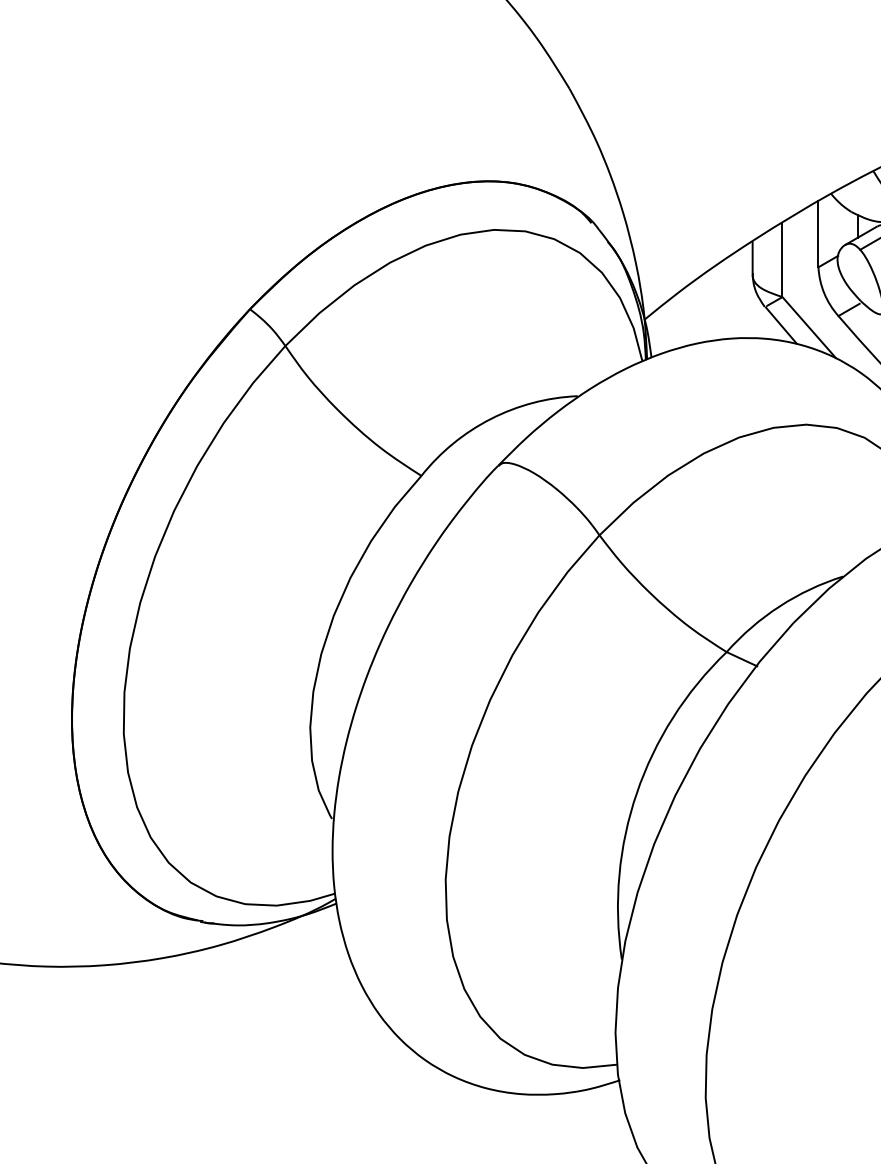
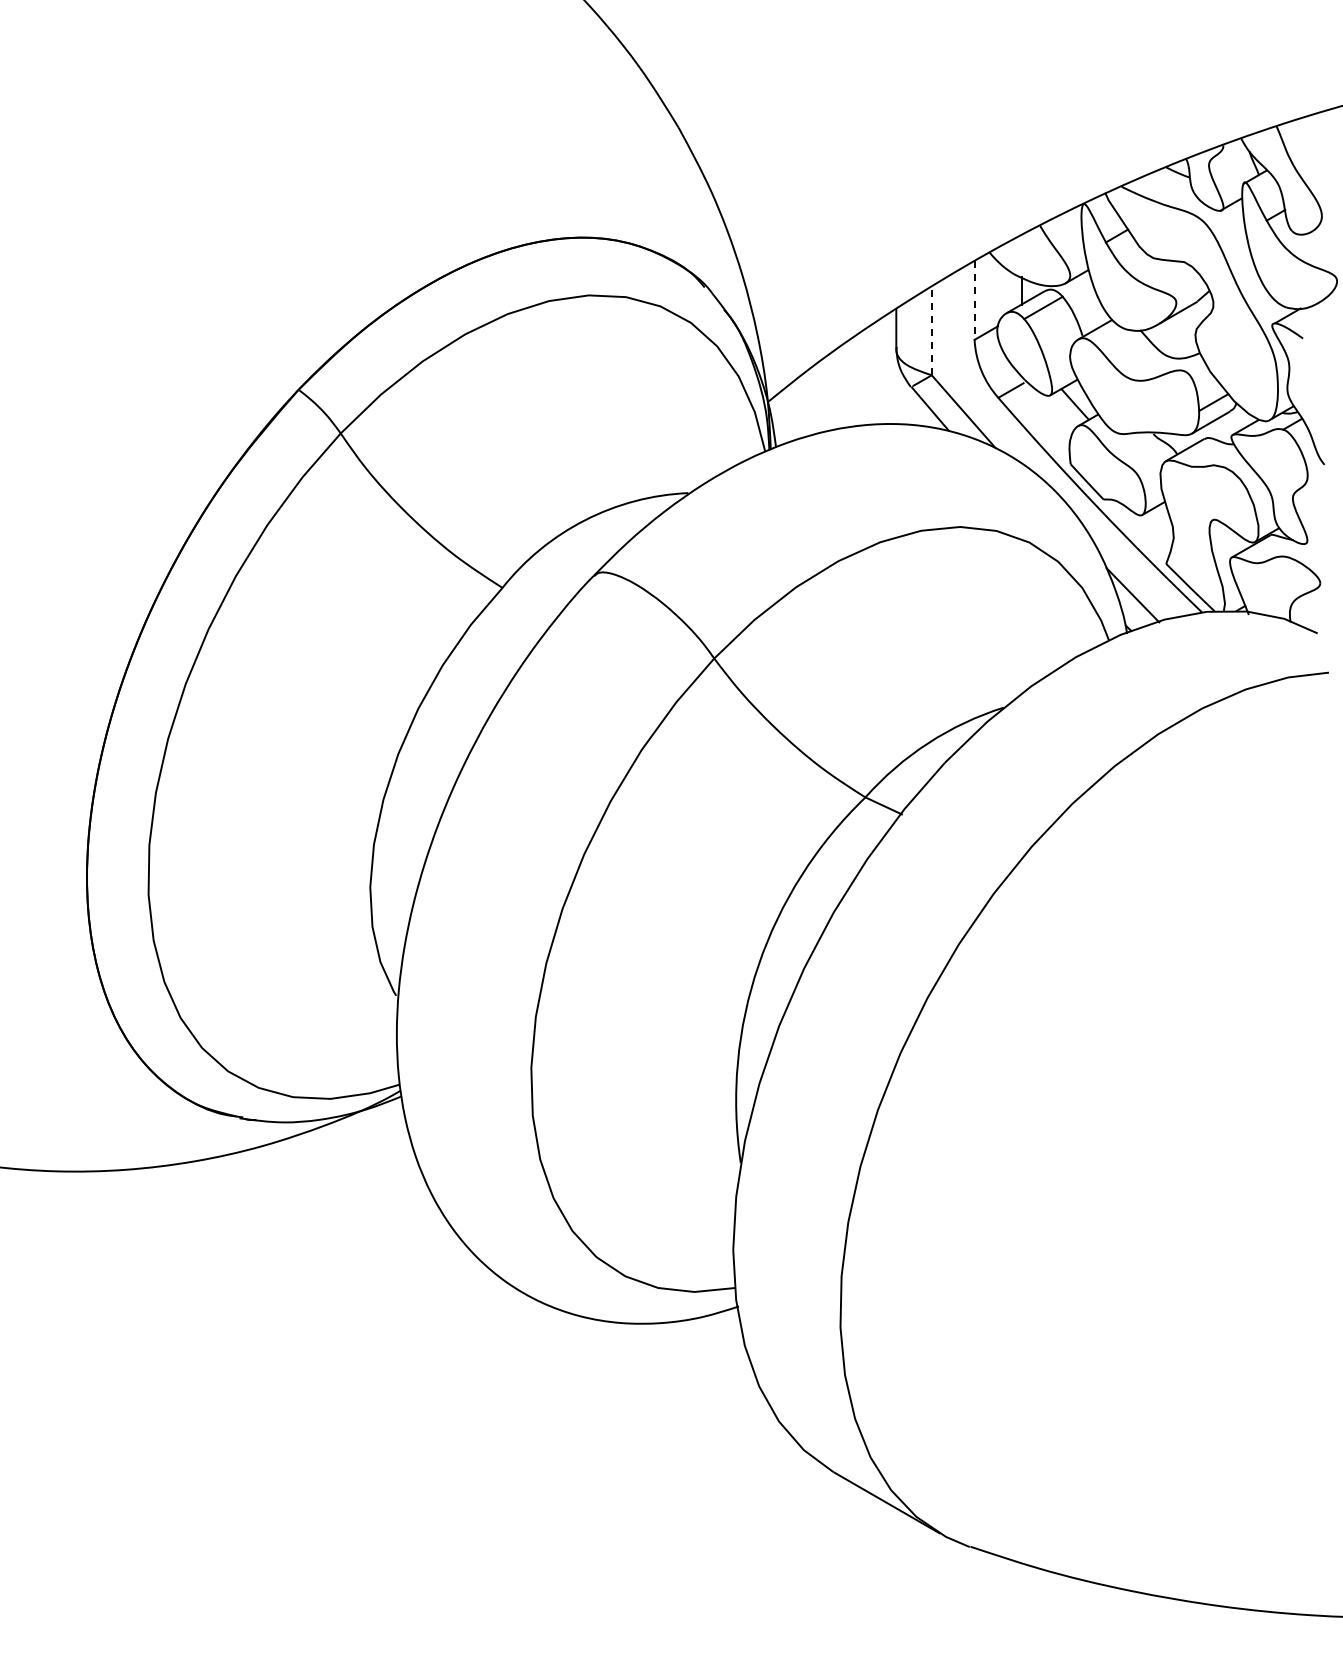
line: (818, 235) -> (974, 301), solid -> dashed
line: (782, 259) -> (931, 330), solid -> dashed

